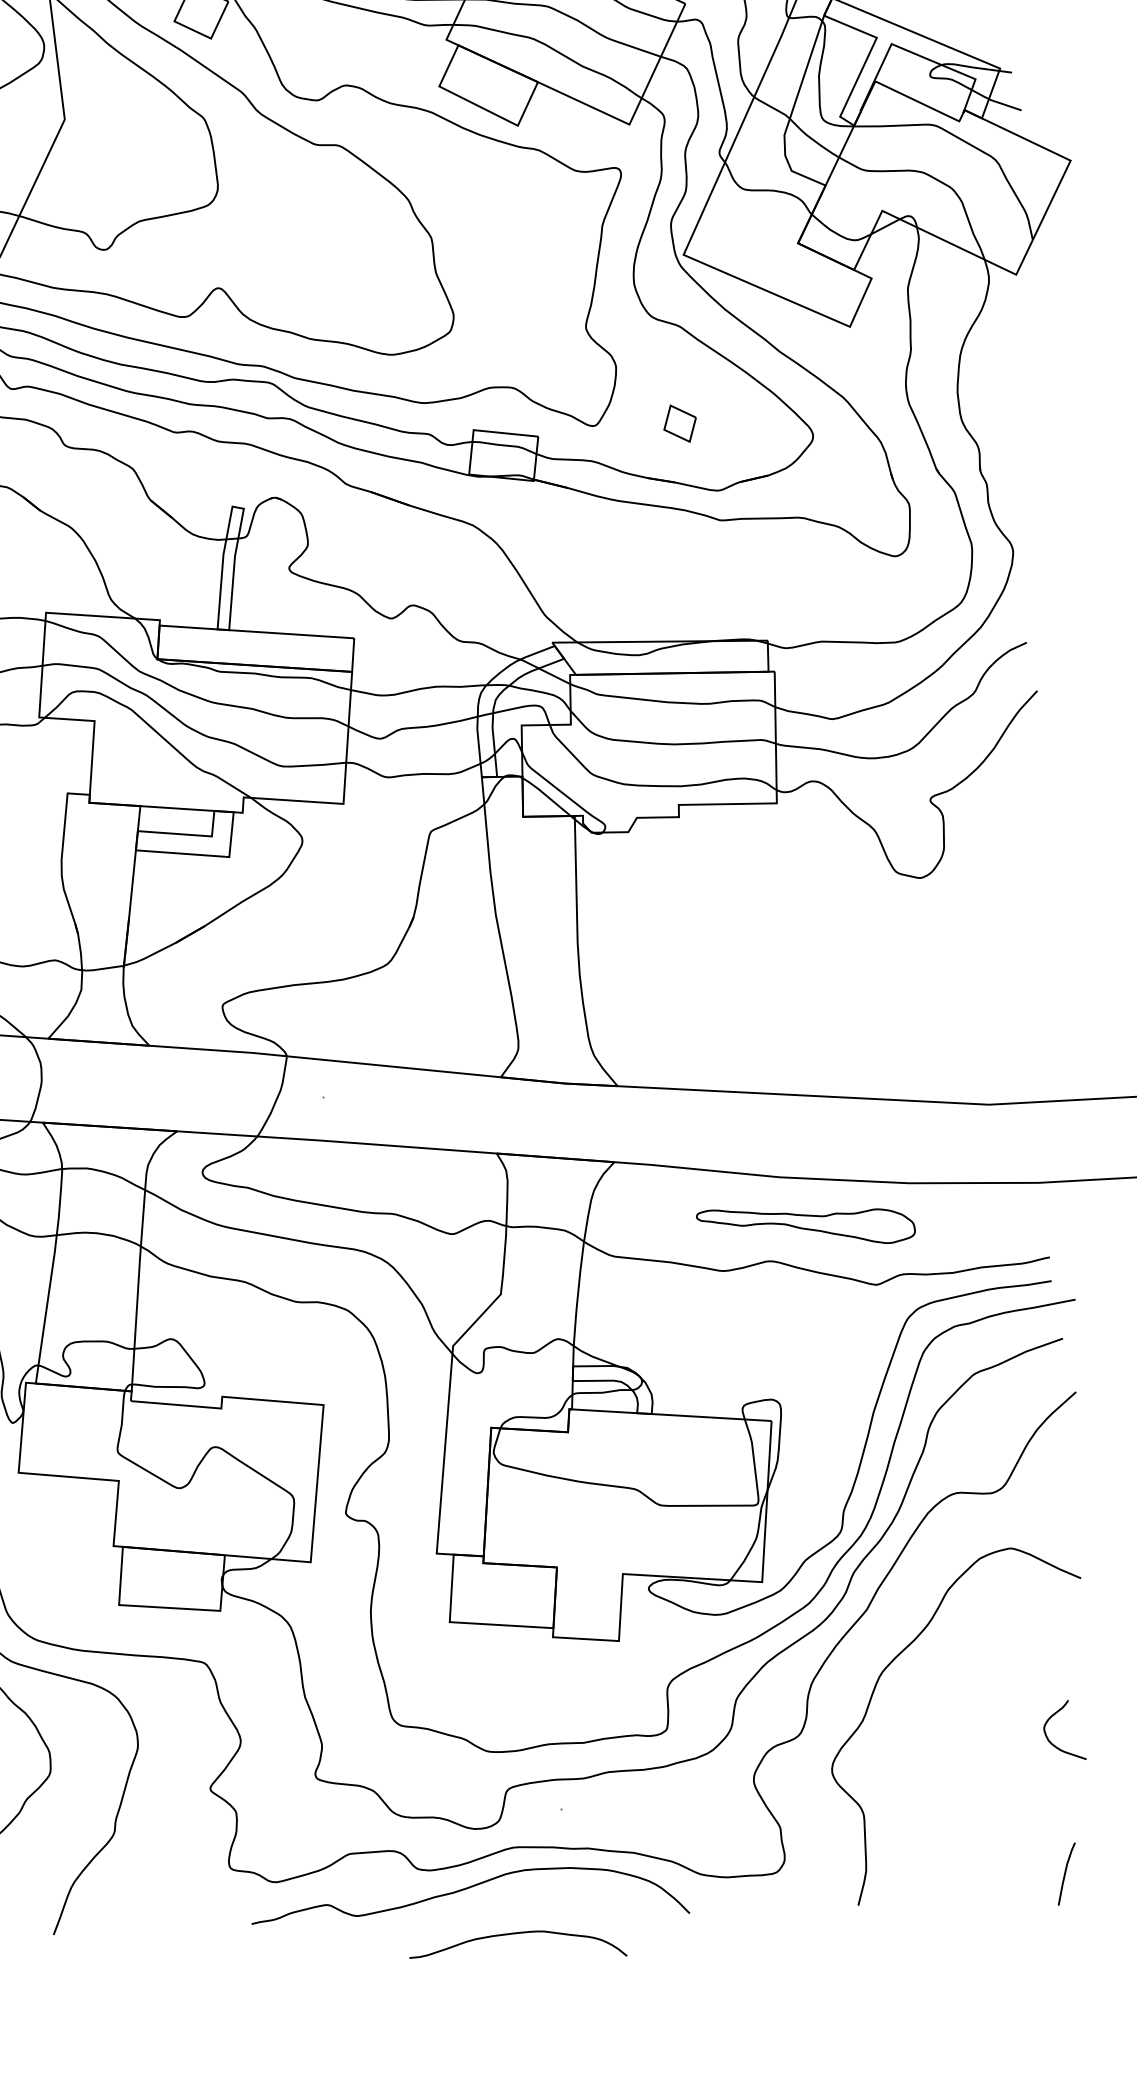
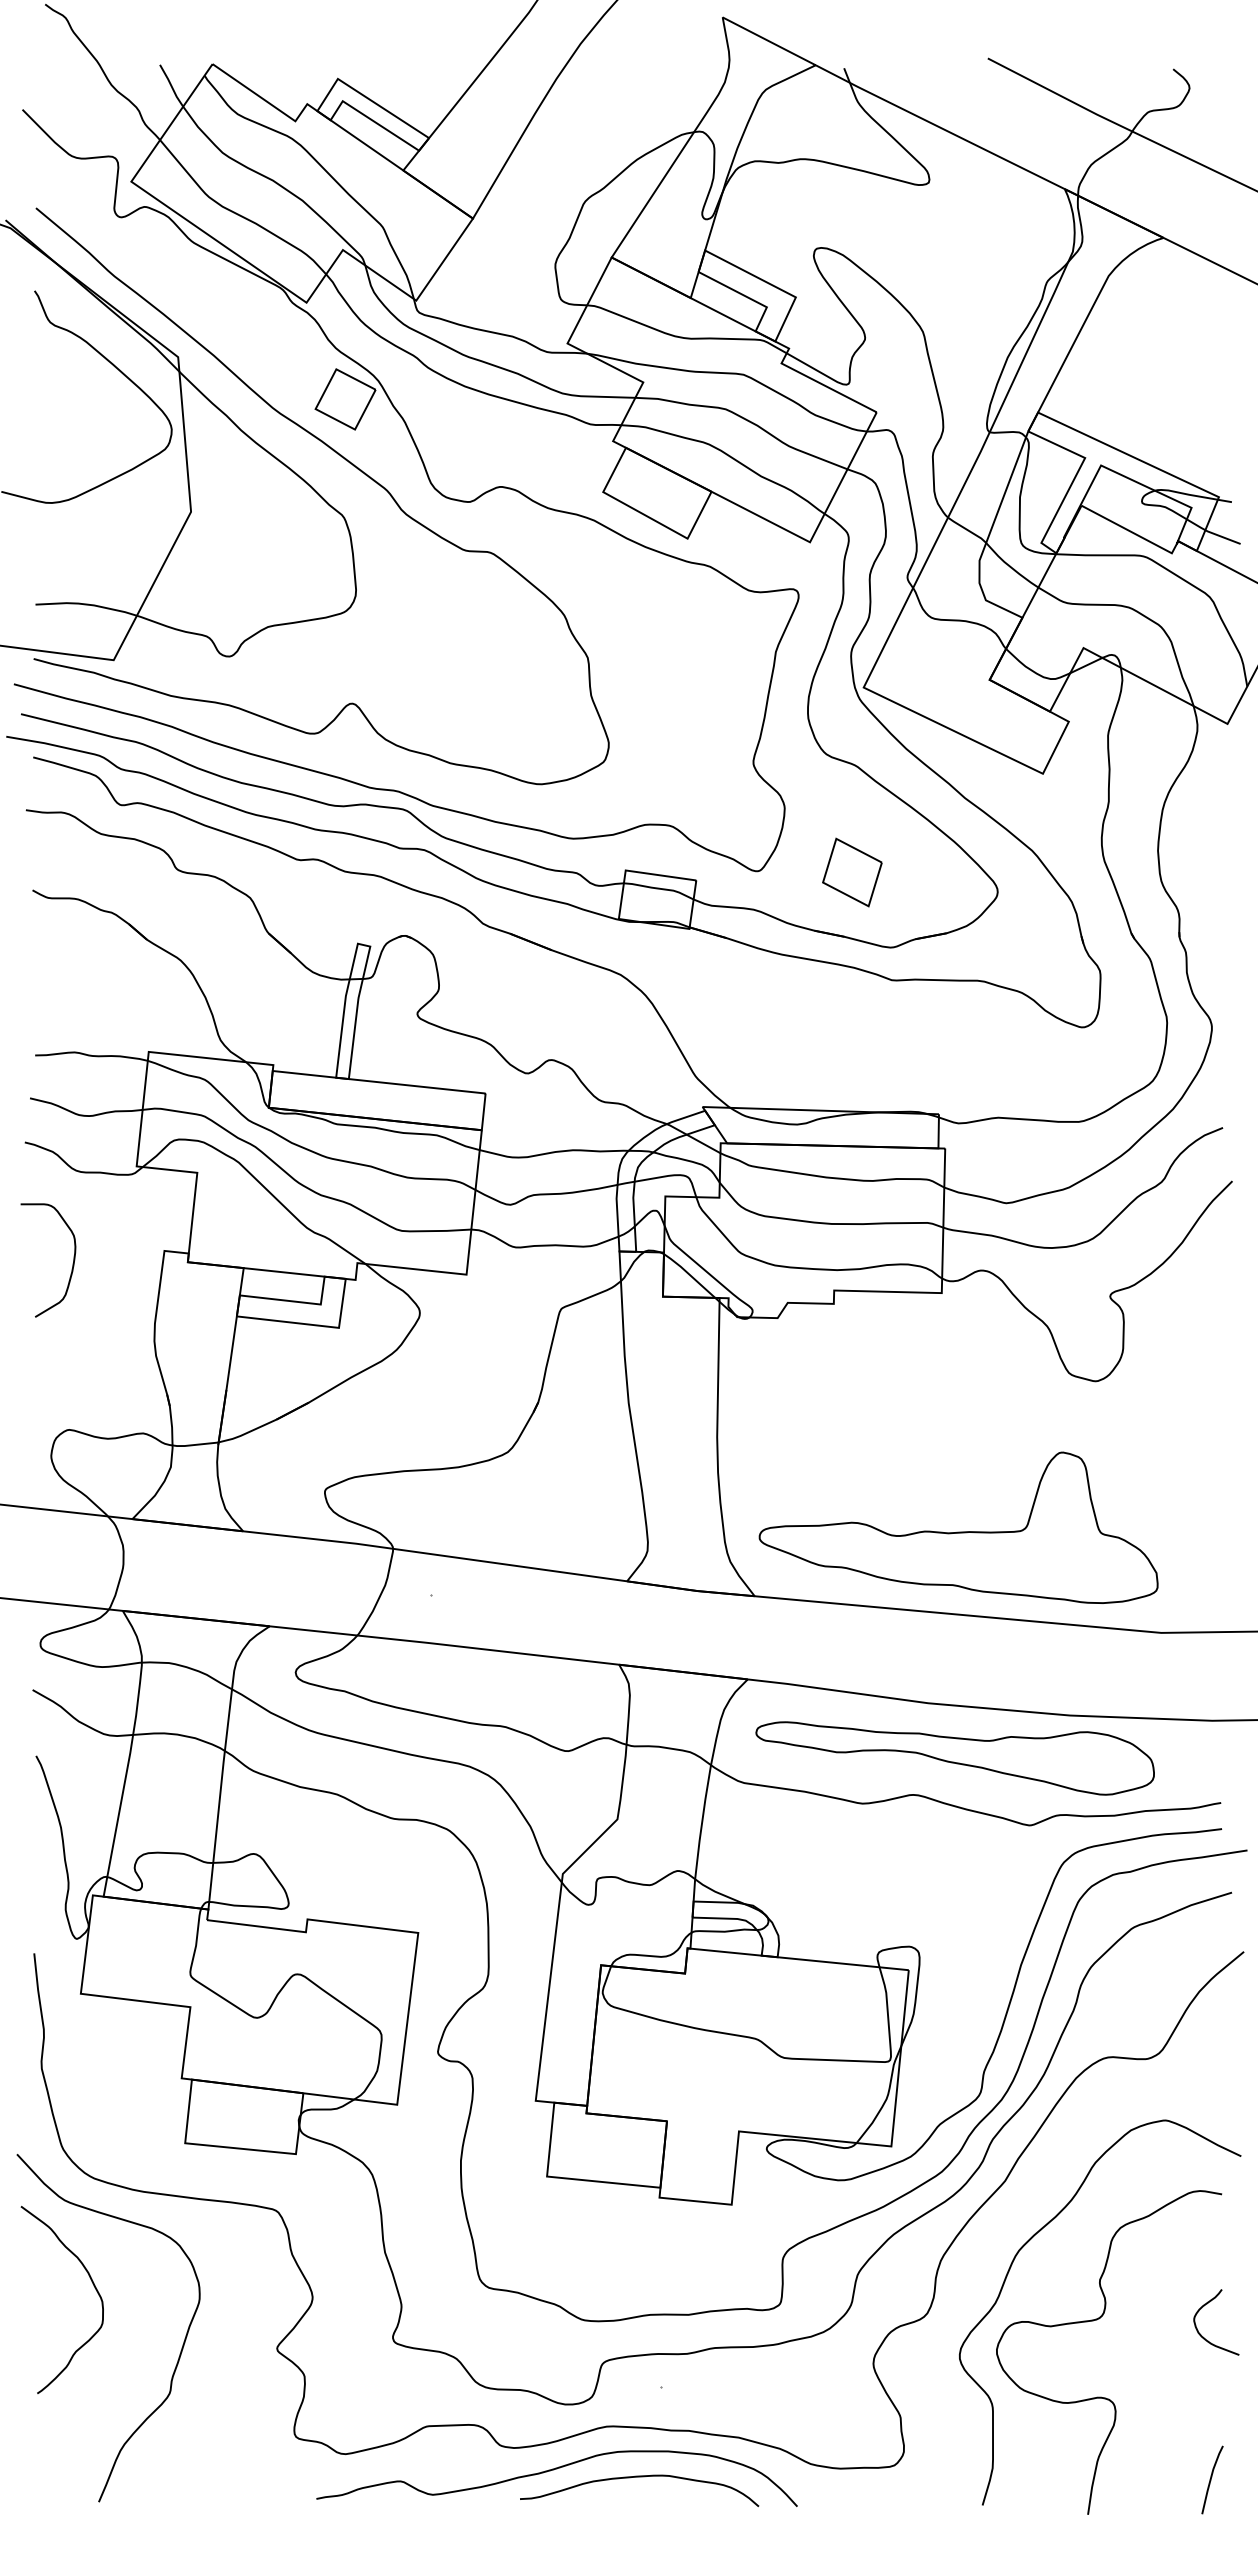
part: (680, 423) -> (852, 872), size x1.67
part: (800, 1016) -> (958, 1527), added
part: (805, 1226) -> (954, 1758), size x1.67
curve: (956, 1733) -> (1097, 2320), added
curve: (517, 1933) -> (639, 2477), moved

